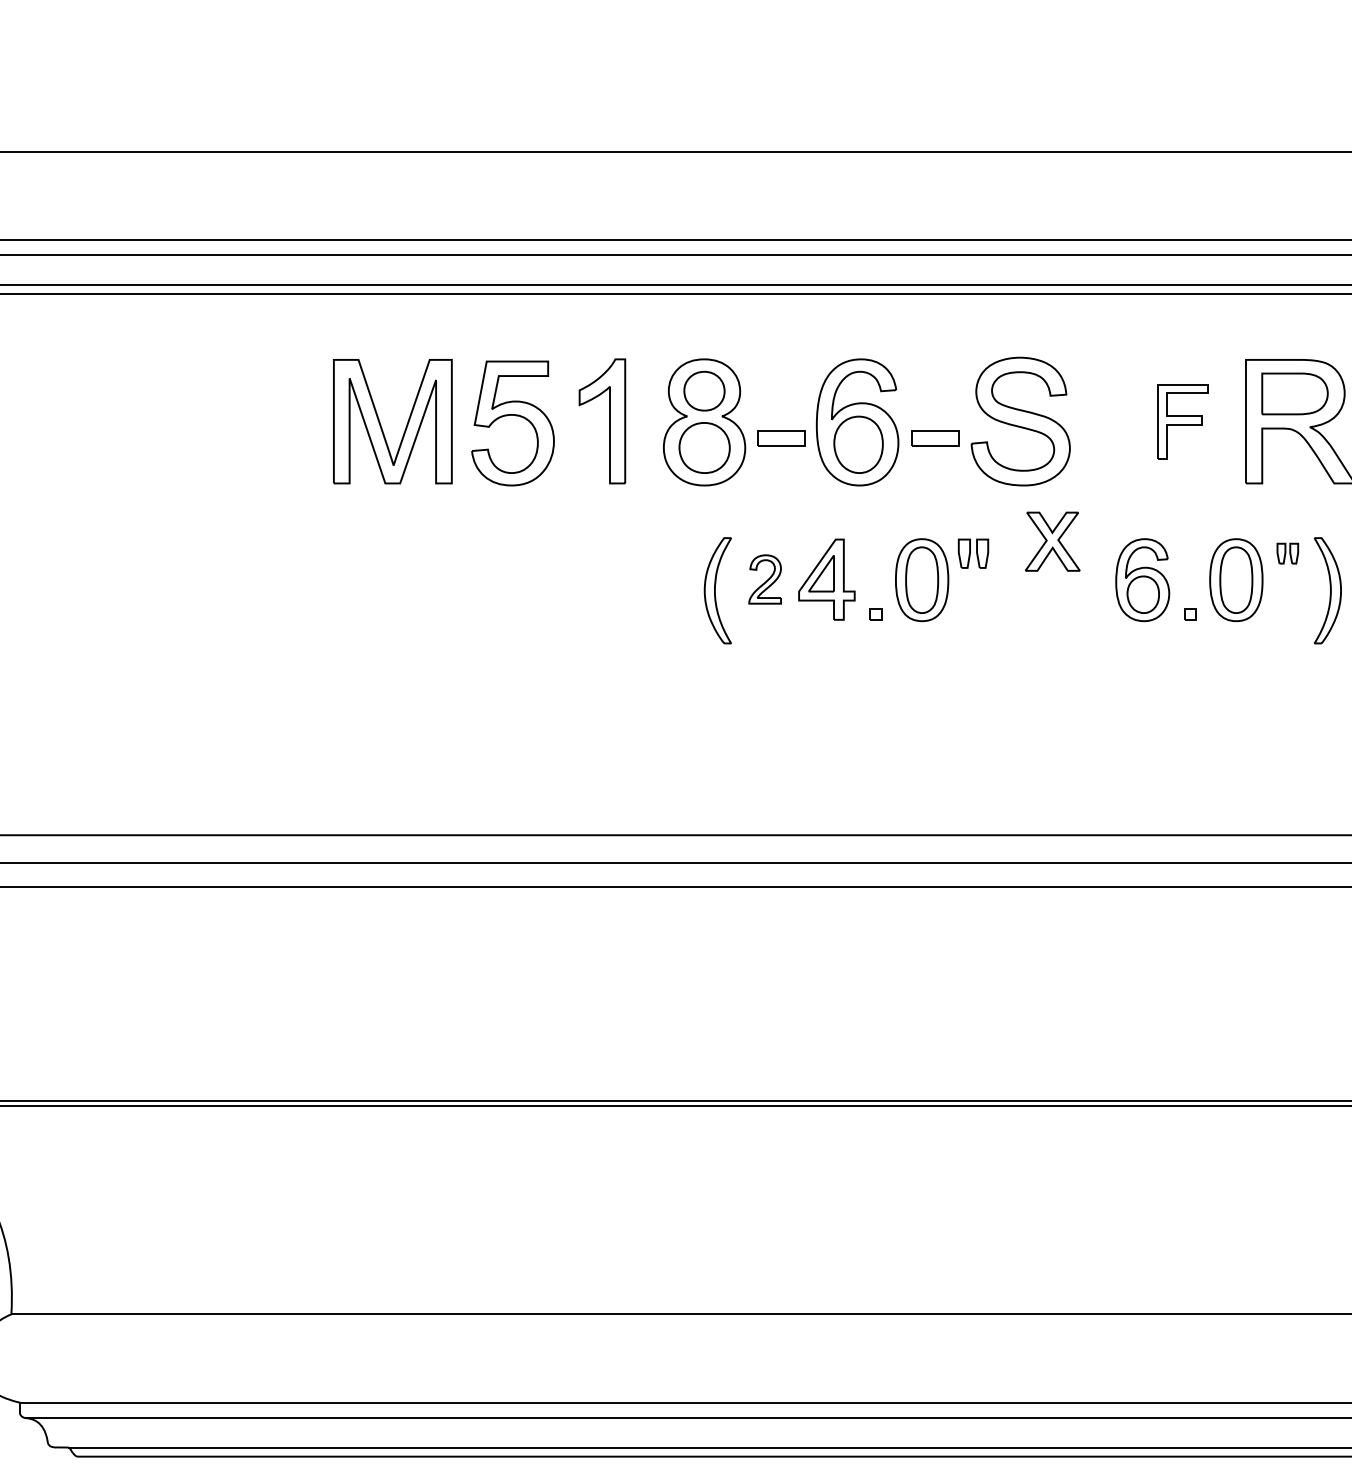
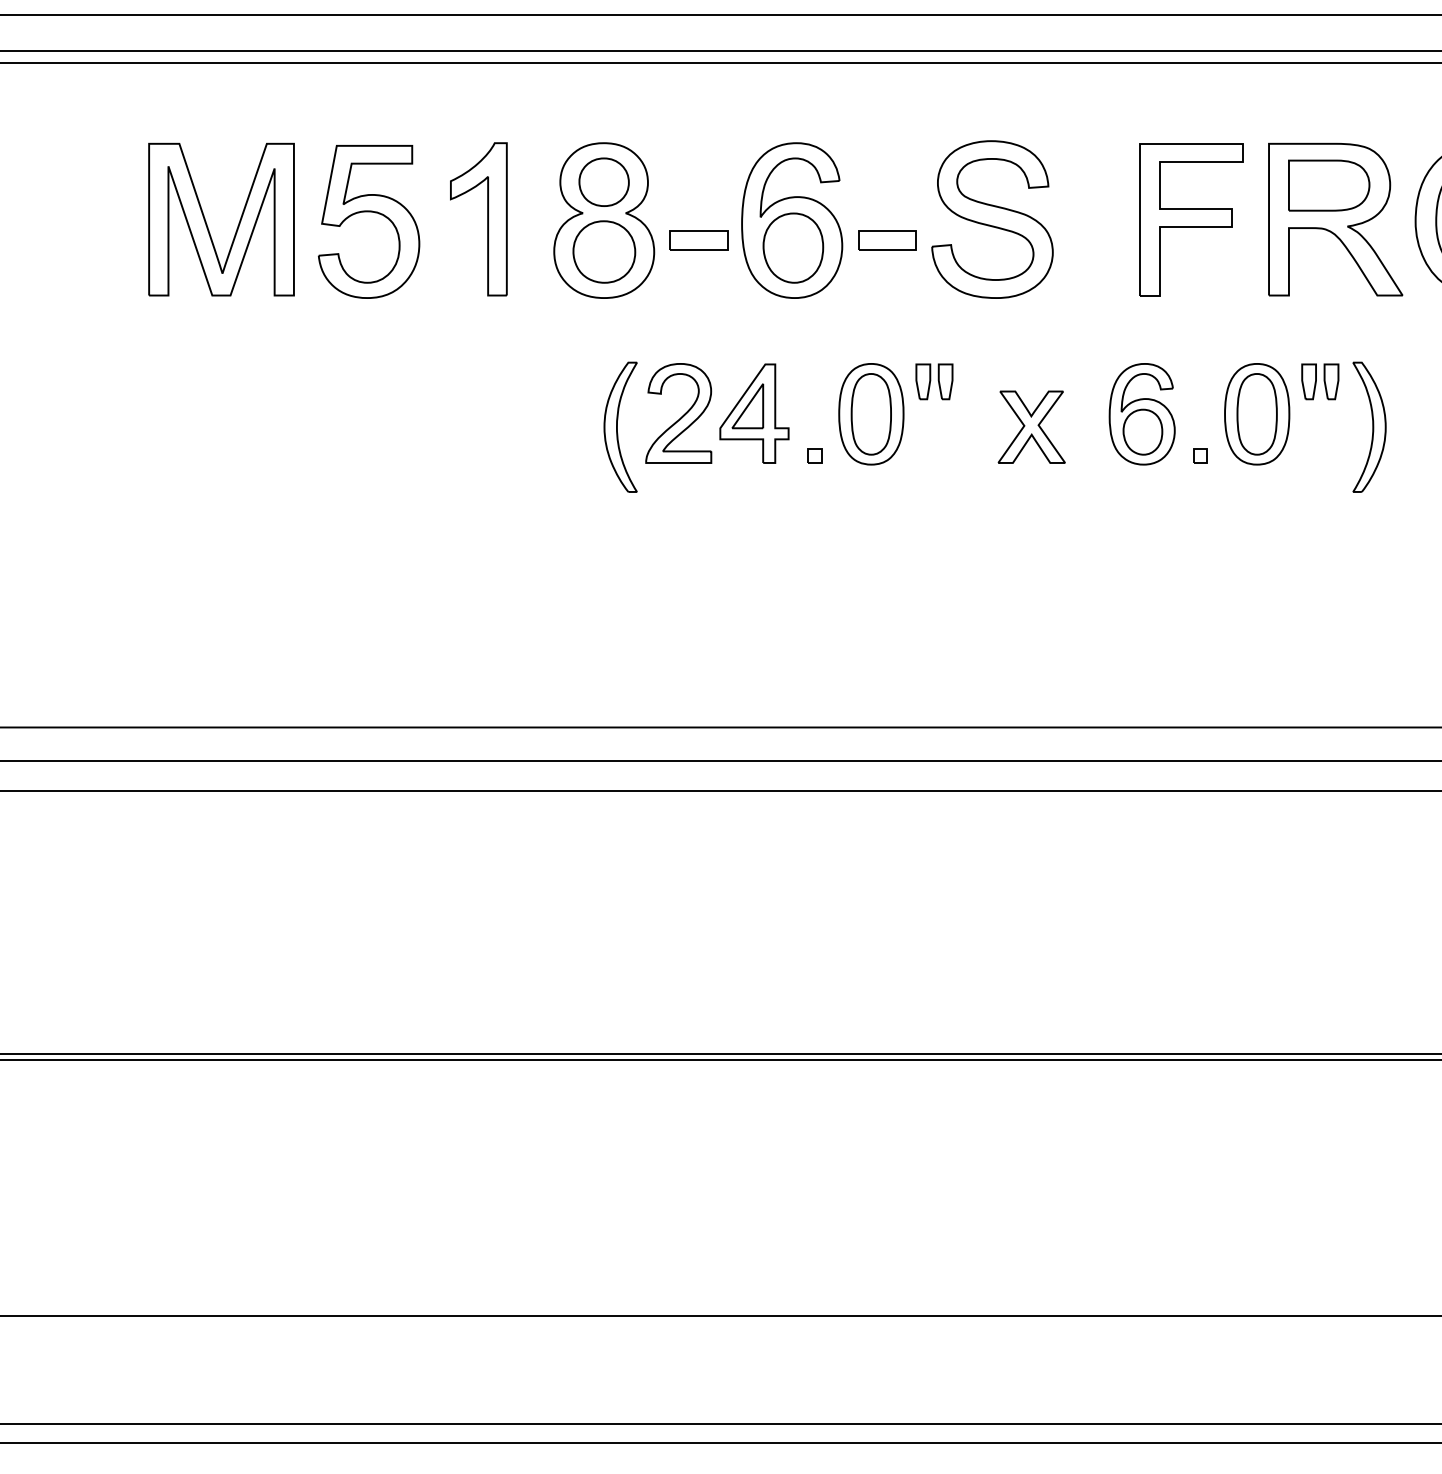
part: (1182, 421) -> (1191, 219), size x1.67
part: (1052, 541) -> (1031, 426), moved
part: (1287, 553) -> (1319, 381), size x1.43
part: (764, 579) -> (677, 413), size x1.67

